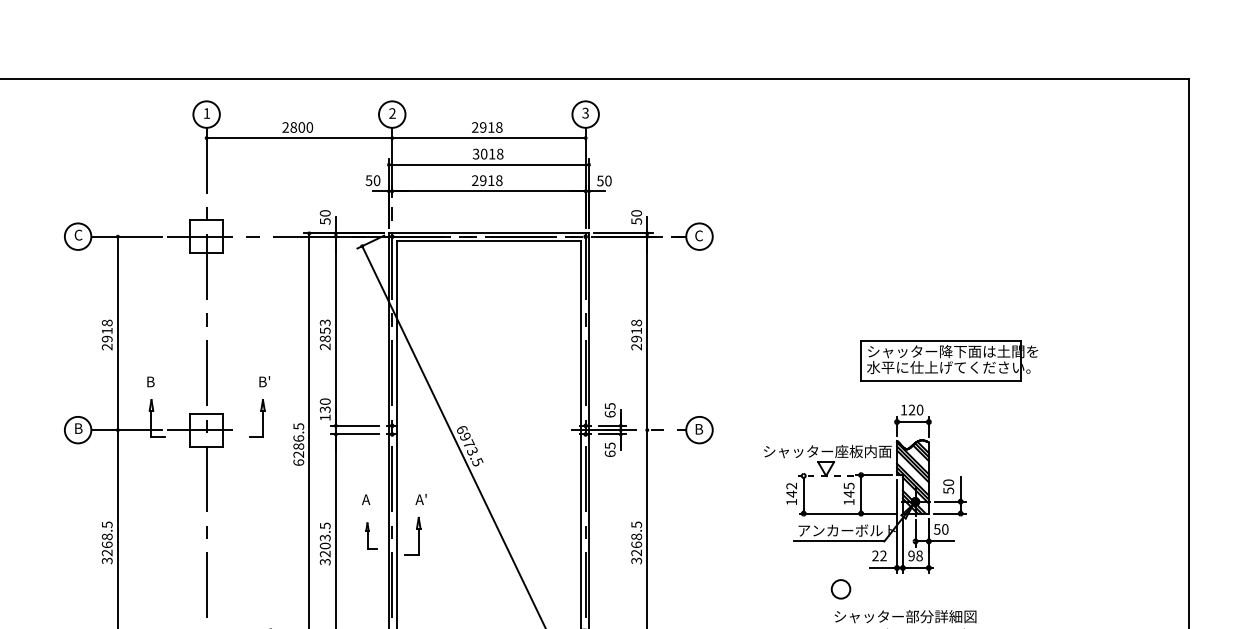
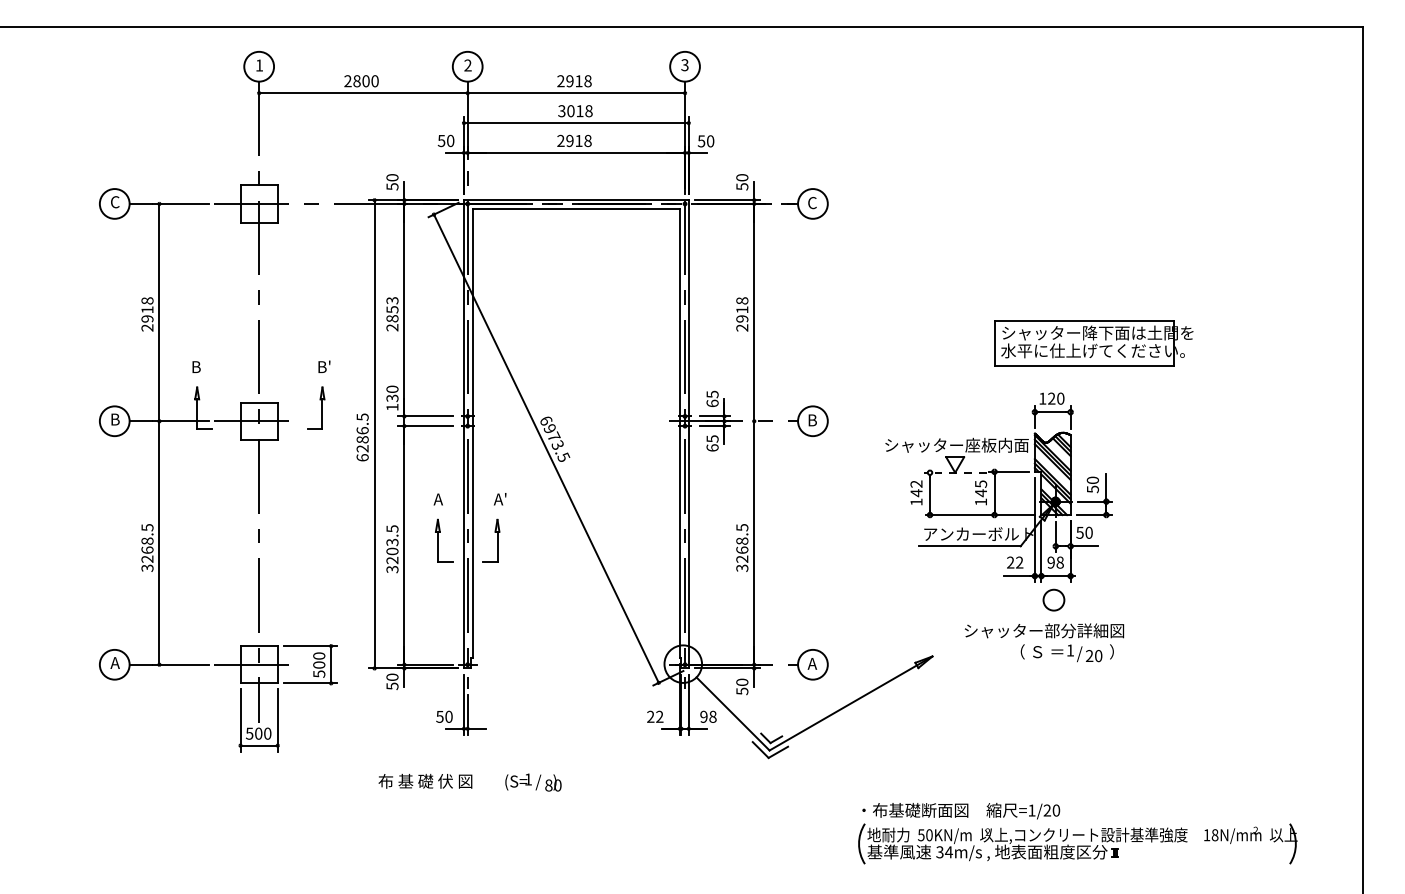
part: (371, 536) -> (444, 540), size x1.43
circle: (840, 588) -> (1053, 599), moved

